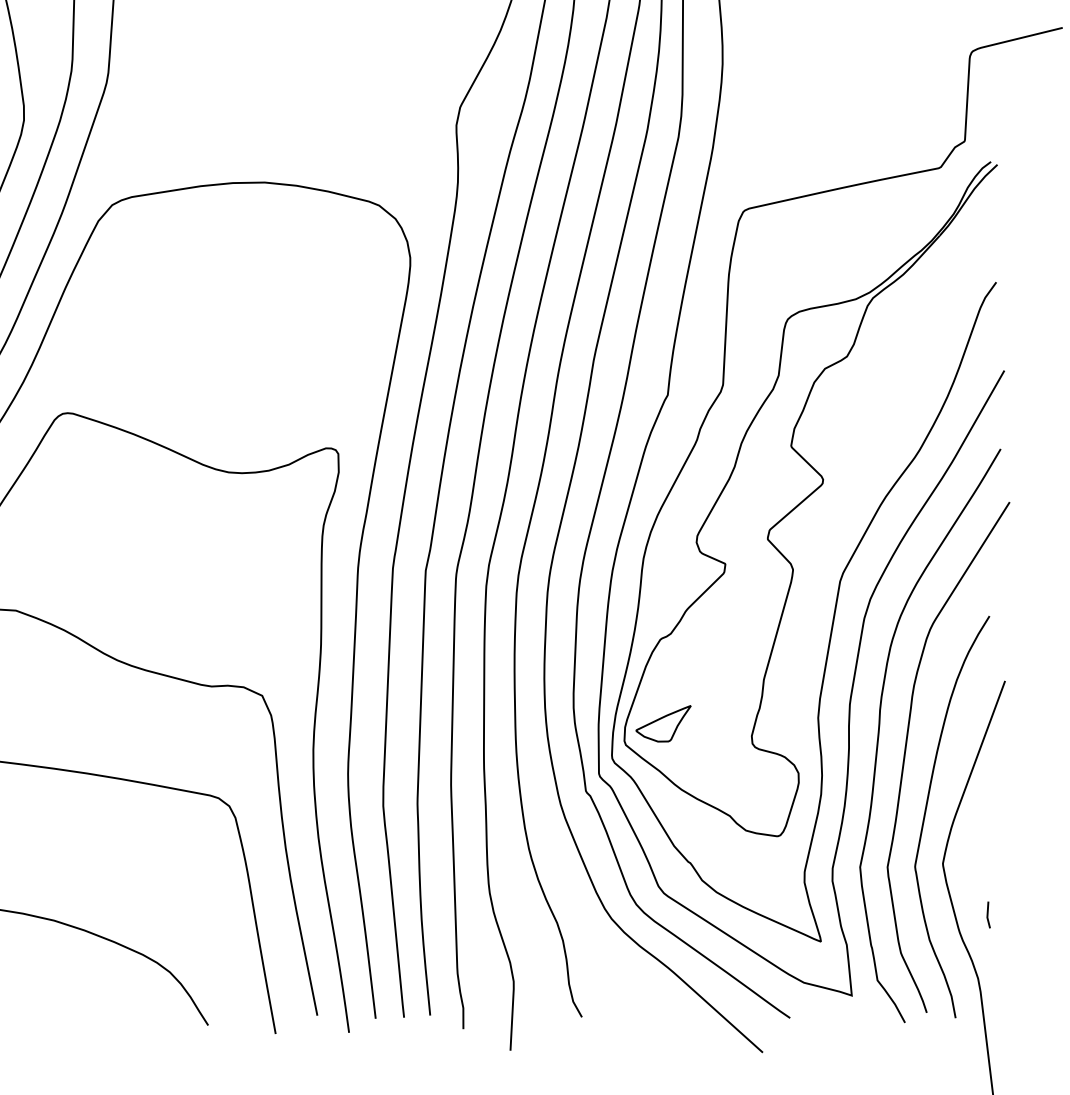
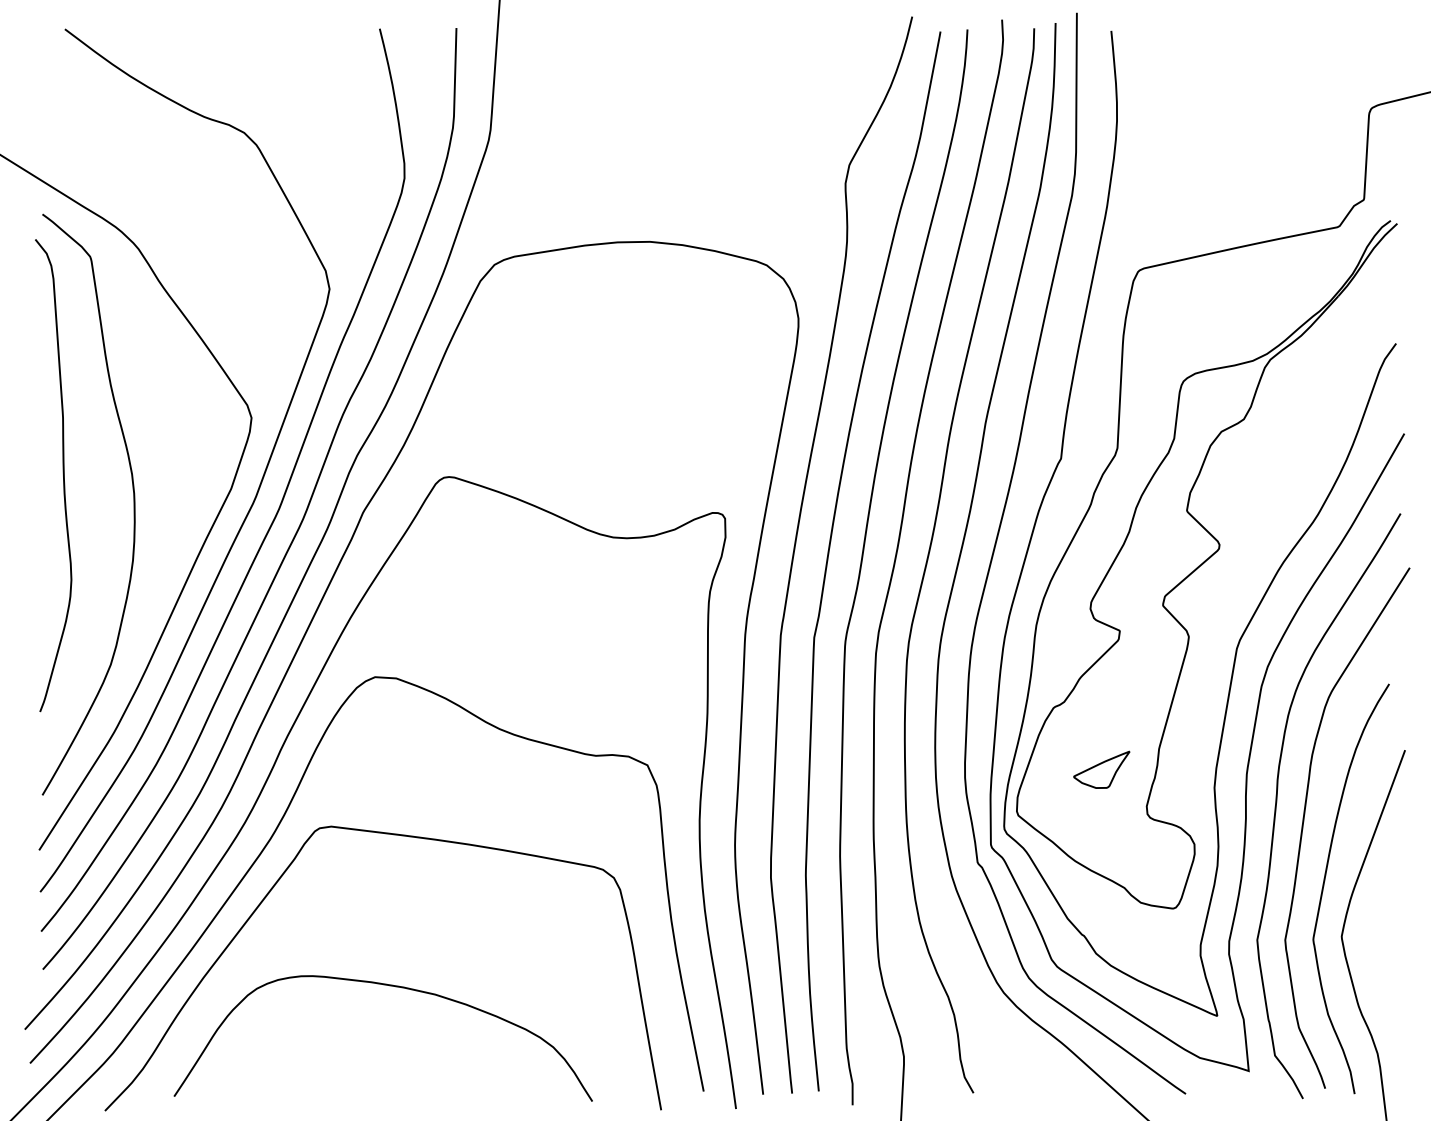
part: (663, 723) -> (1101, 769), moved
line: (988, 914) -> (1388, 988), removed

